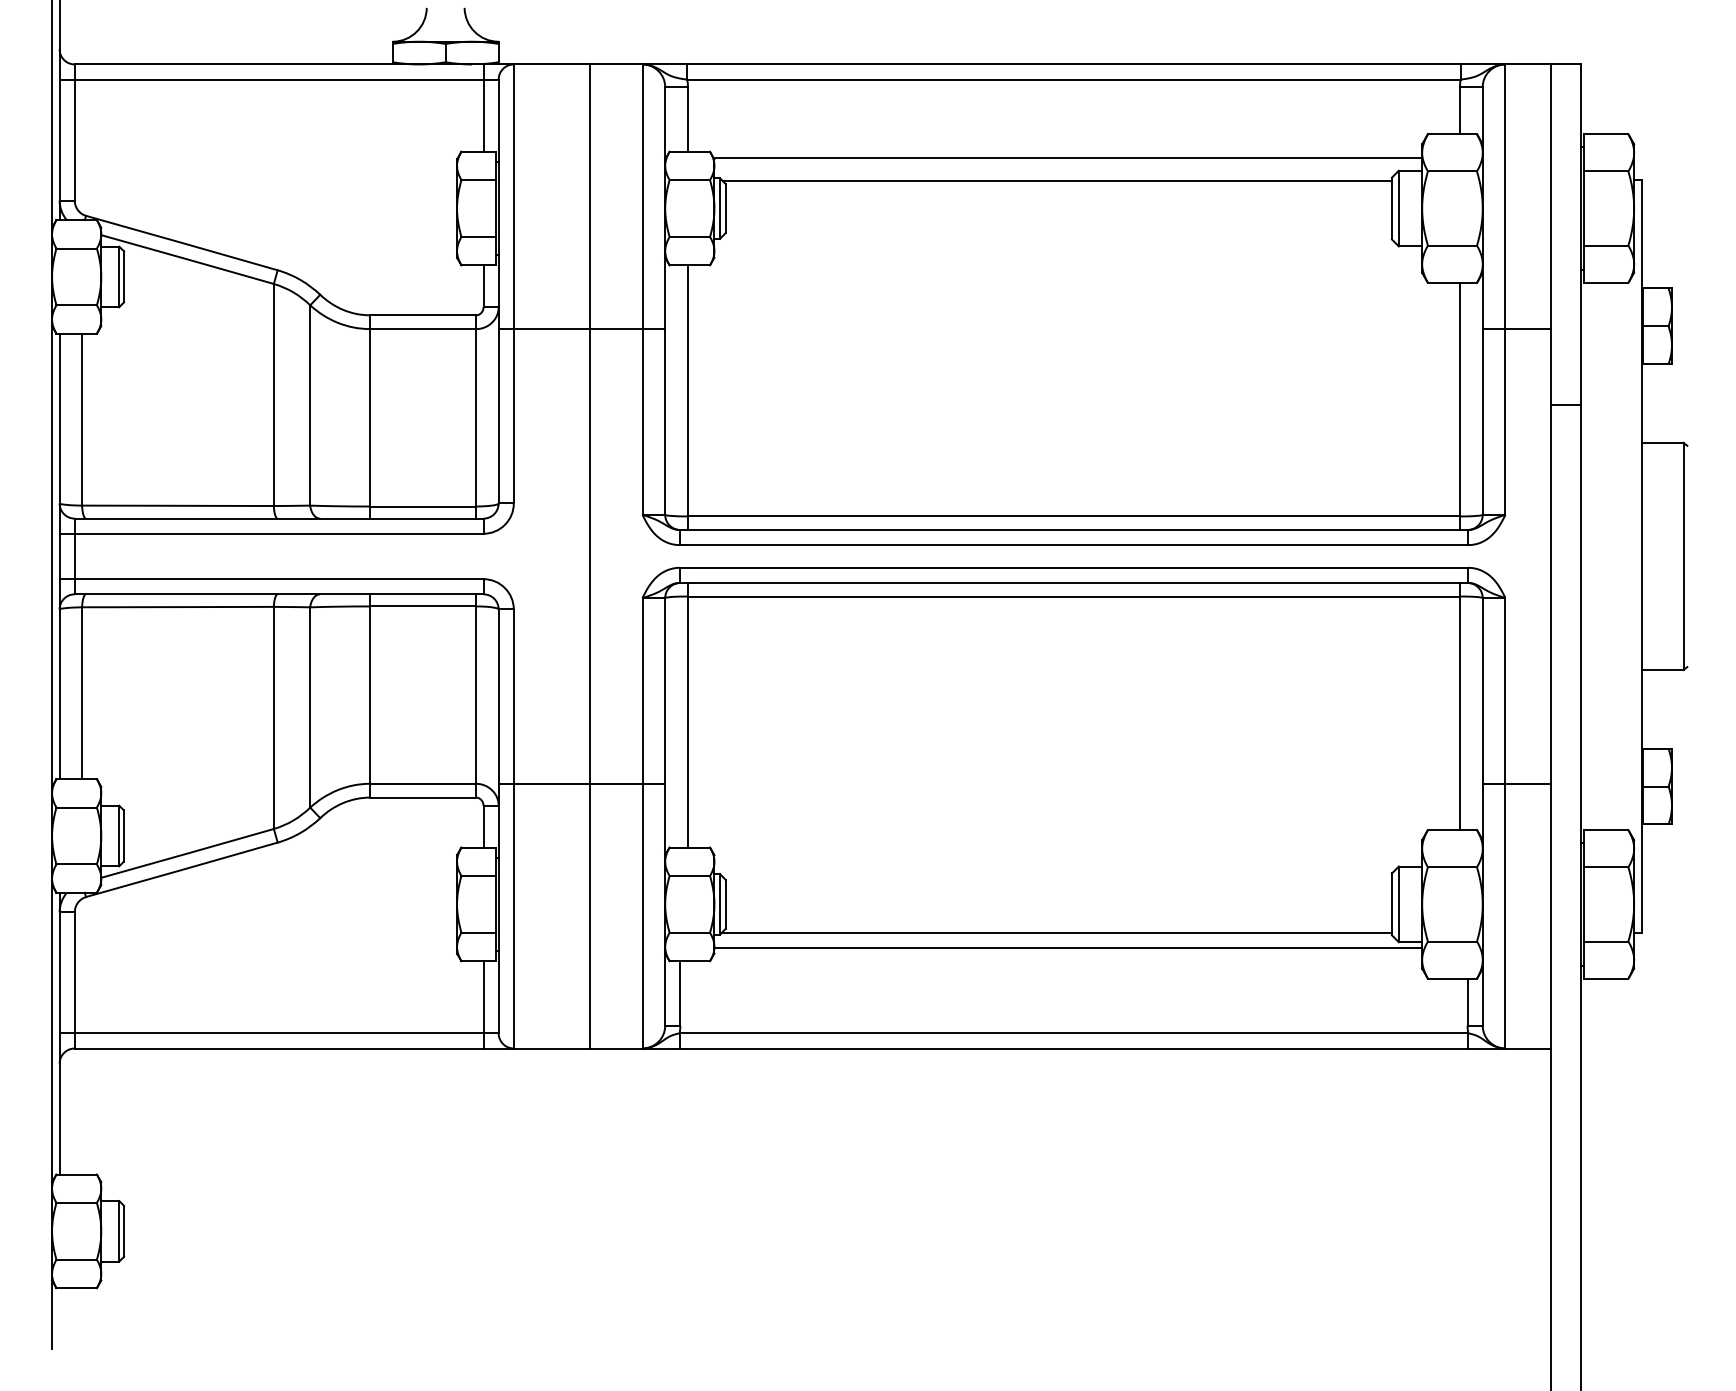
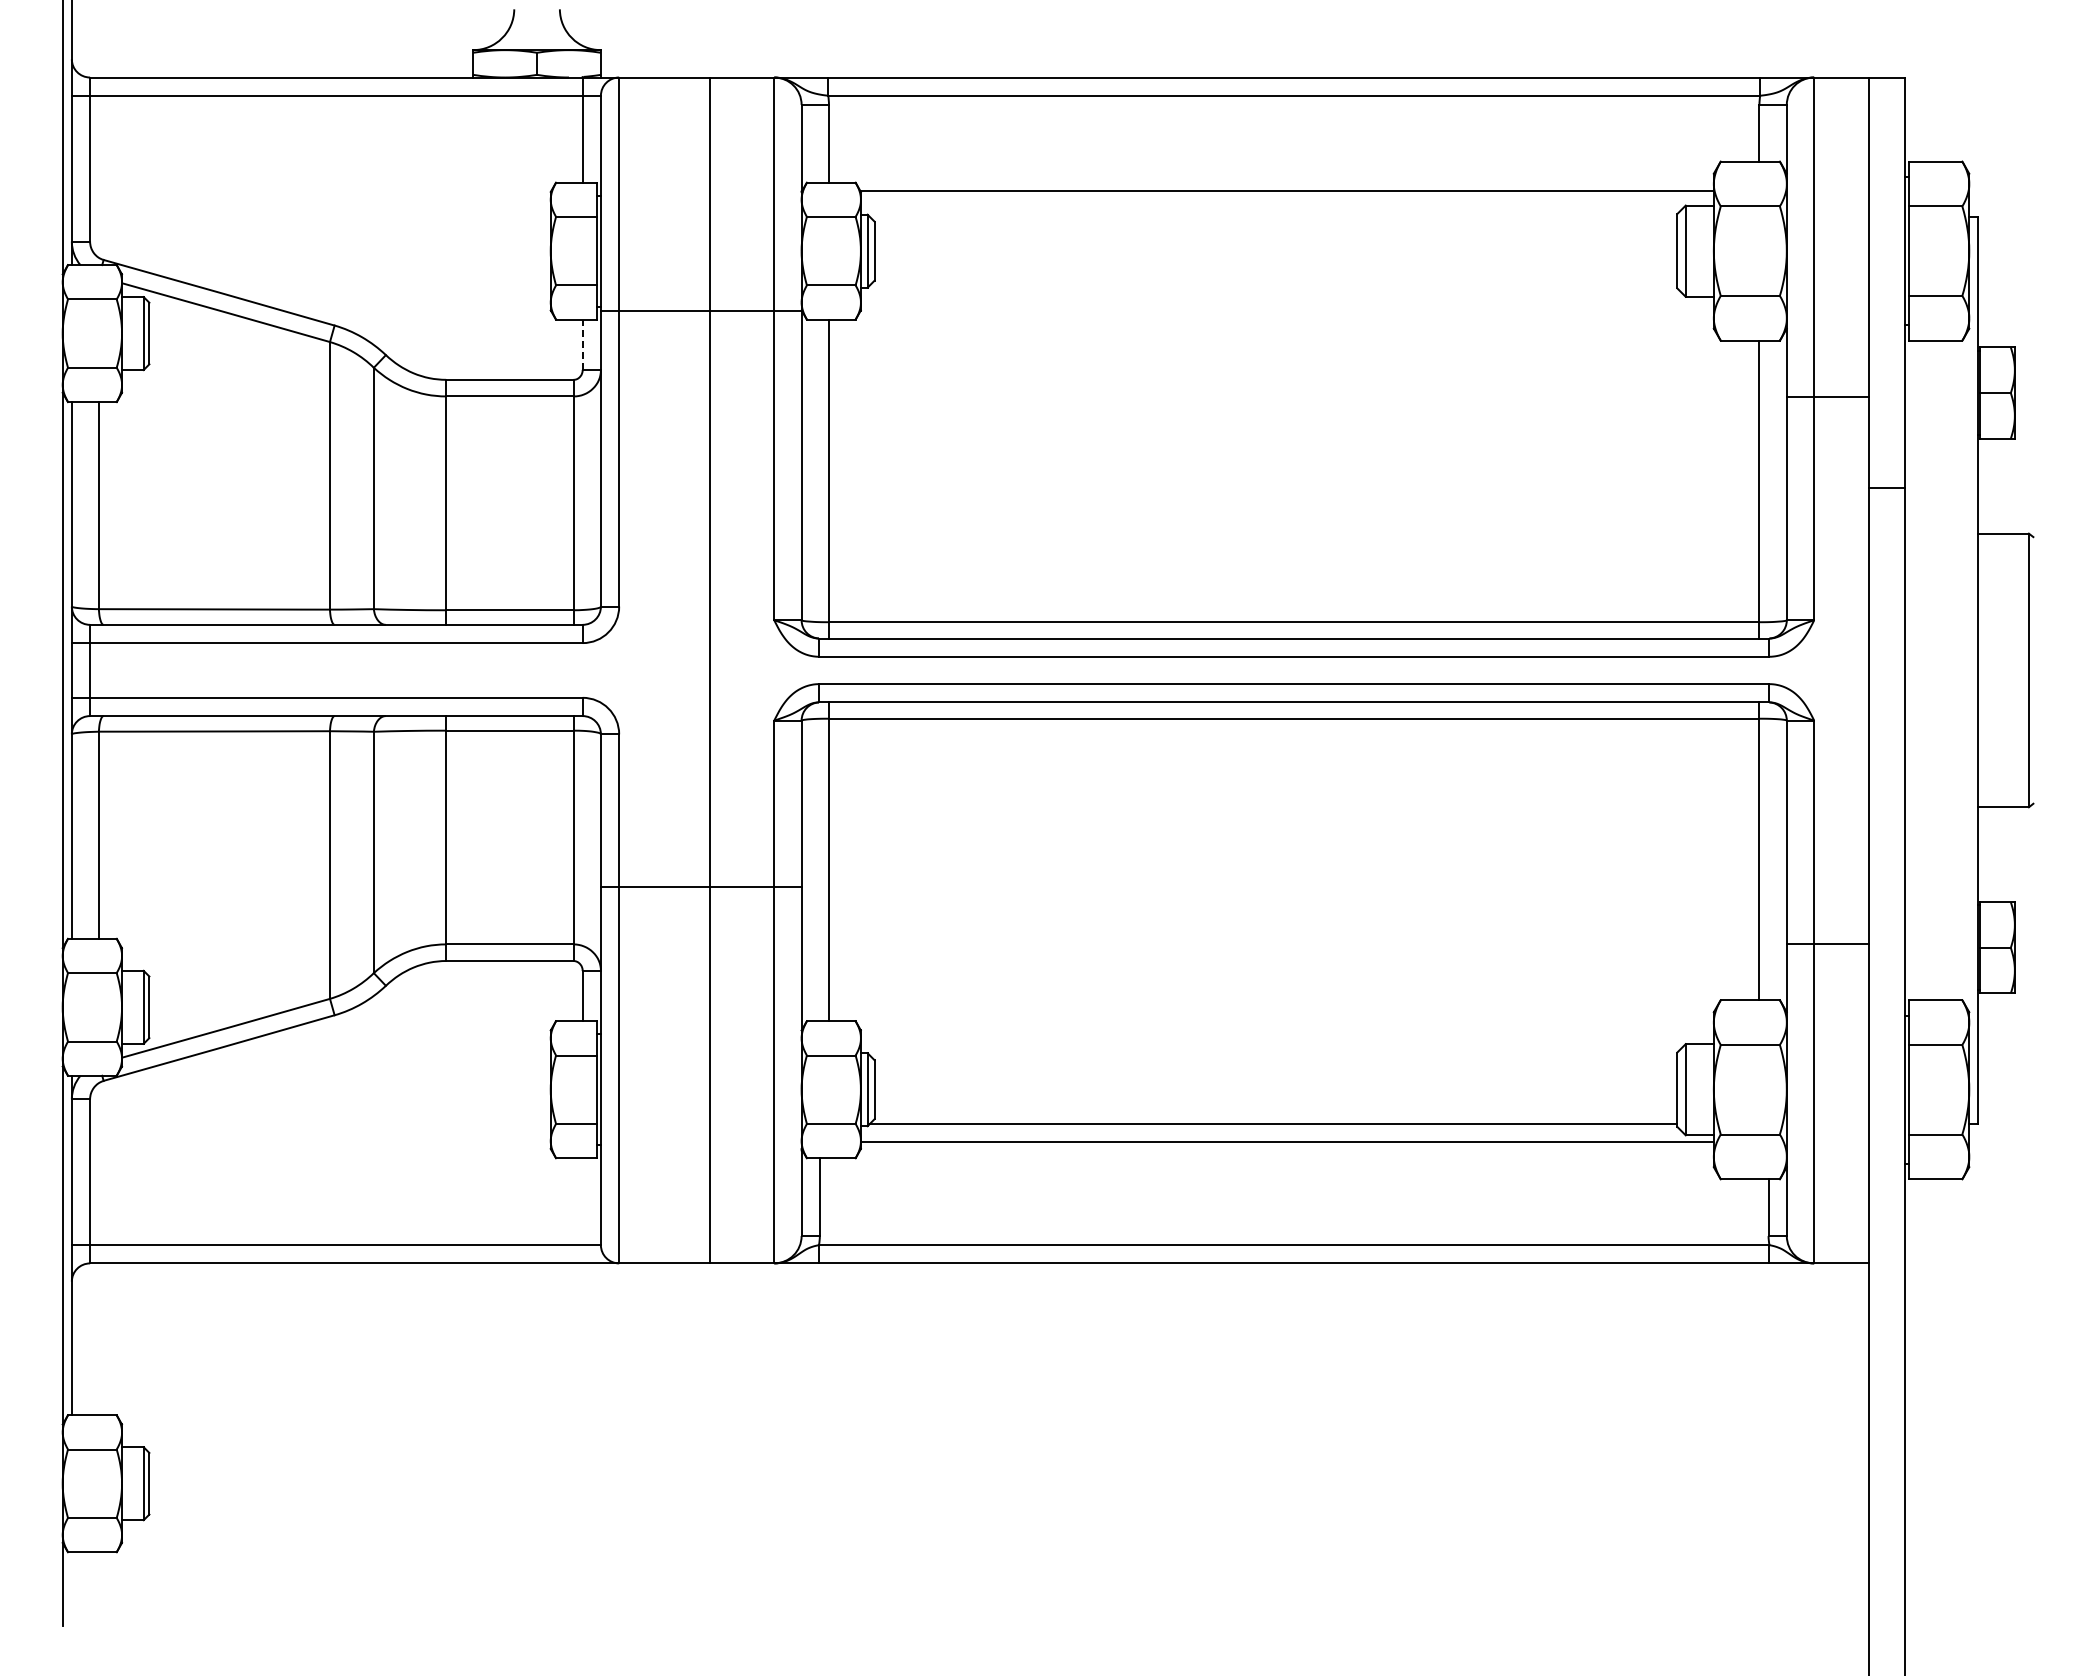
line: (1056, 180) -> (1273, 217), removed
line: (483, 285) -> (582, 344), solid -> dashed
line: (581, 329) -> (700, 310), moved
line: (581, 783) -> (700, 887), moved
line: (483, 1004) -> (582, 1210), removed

